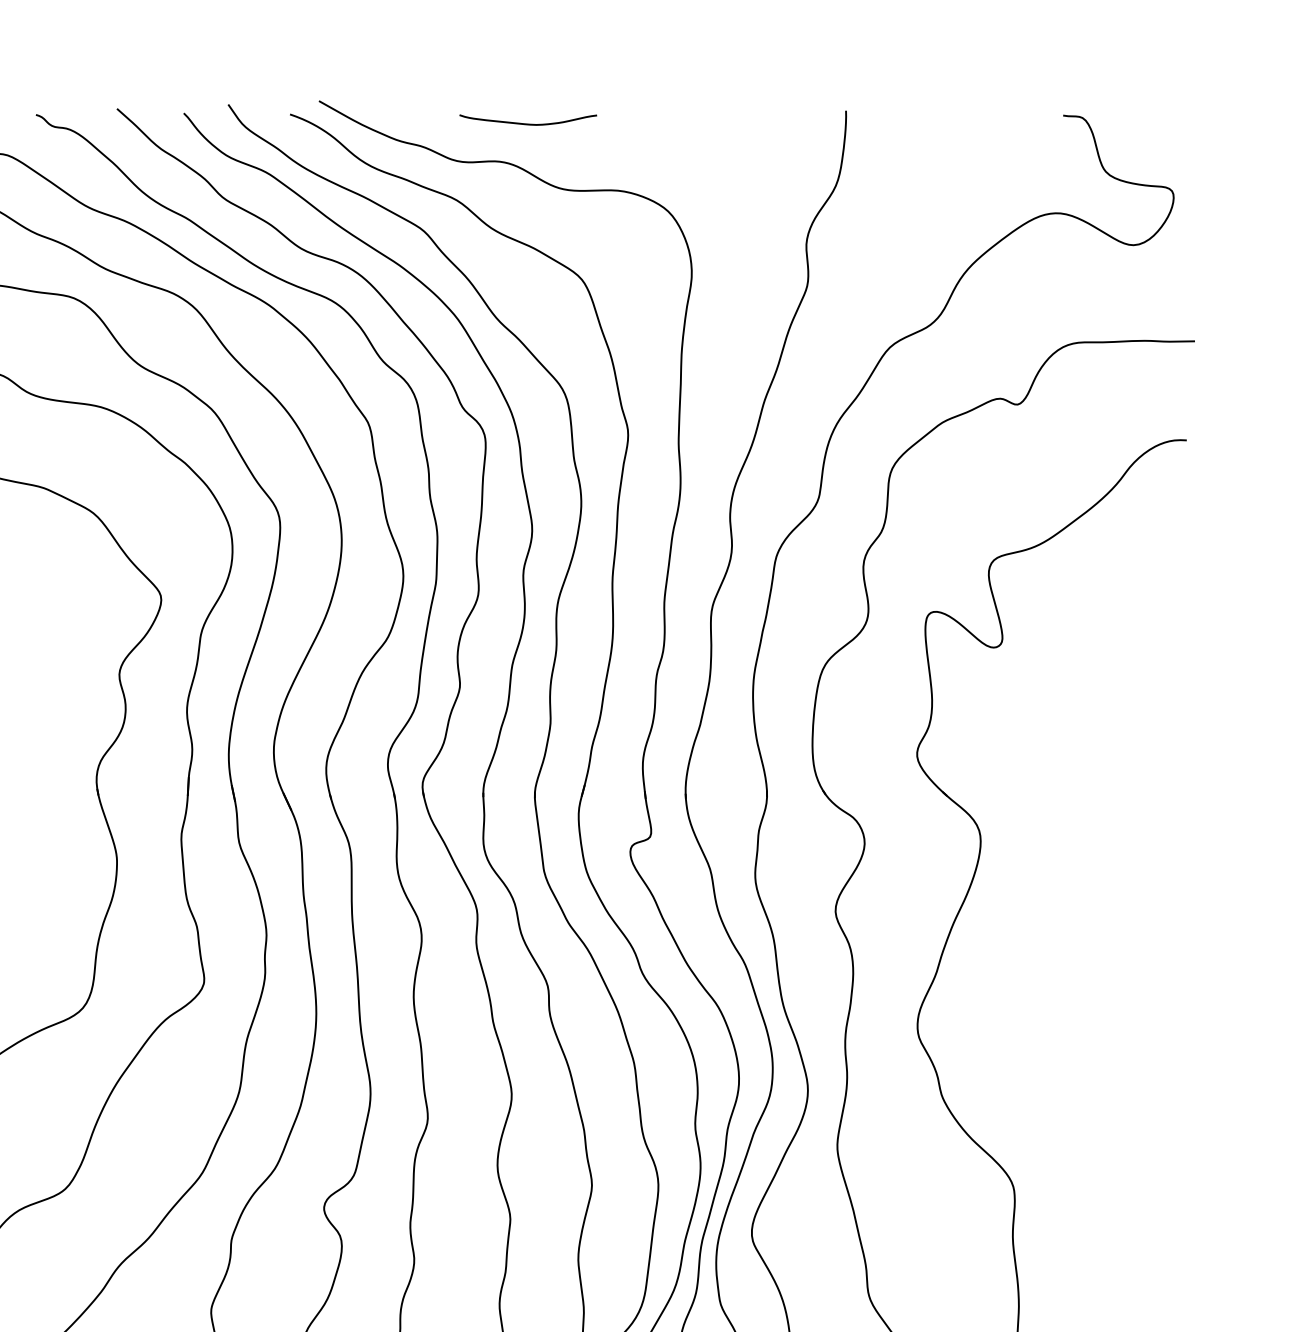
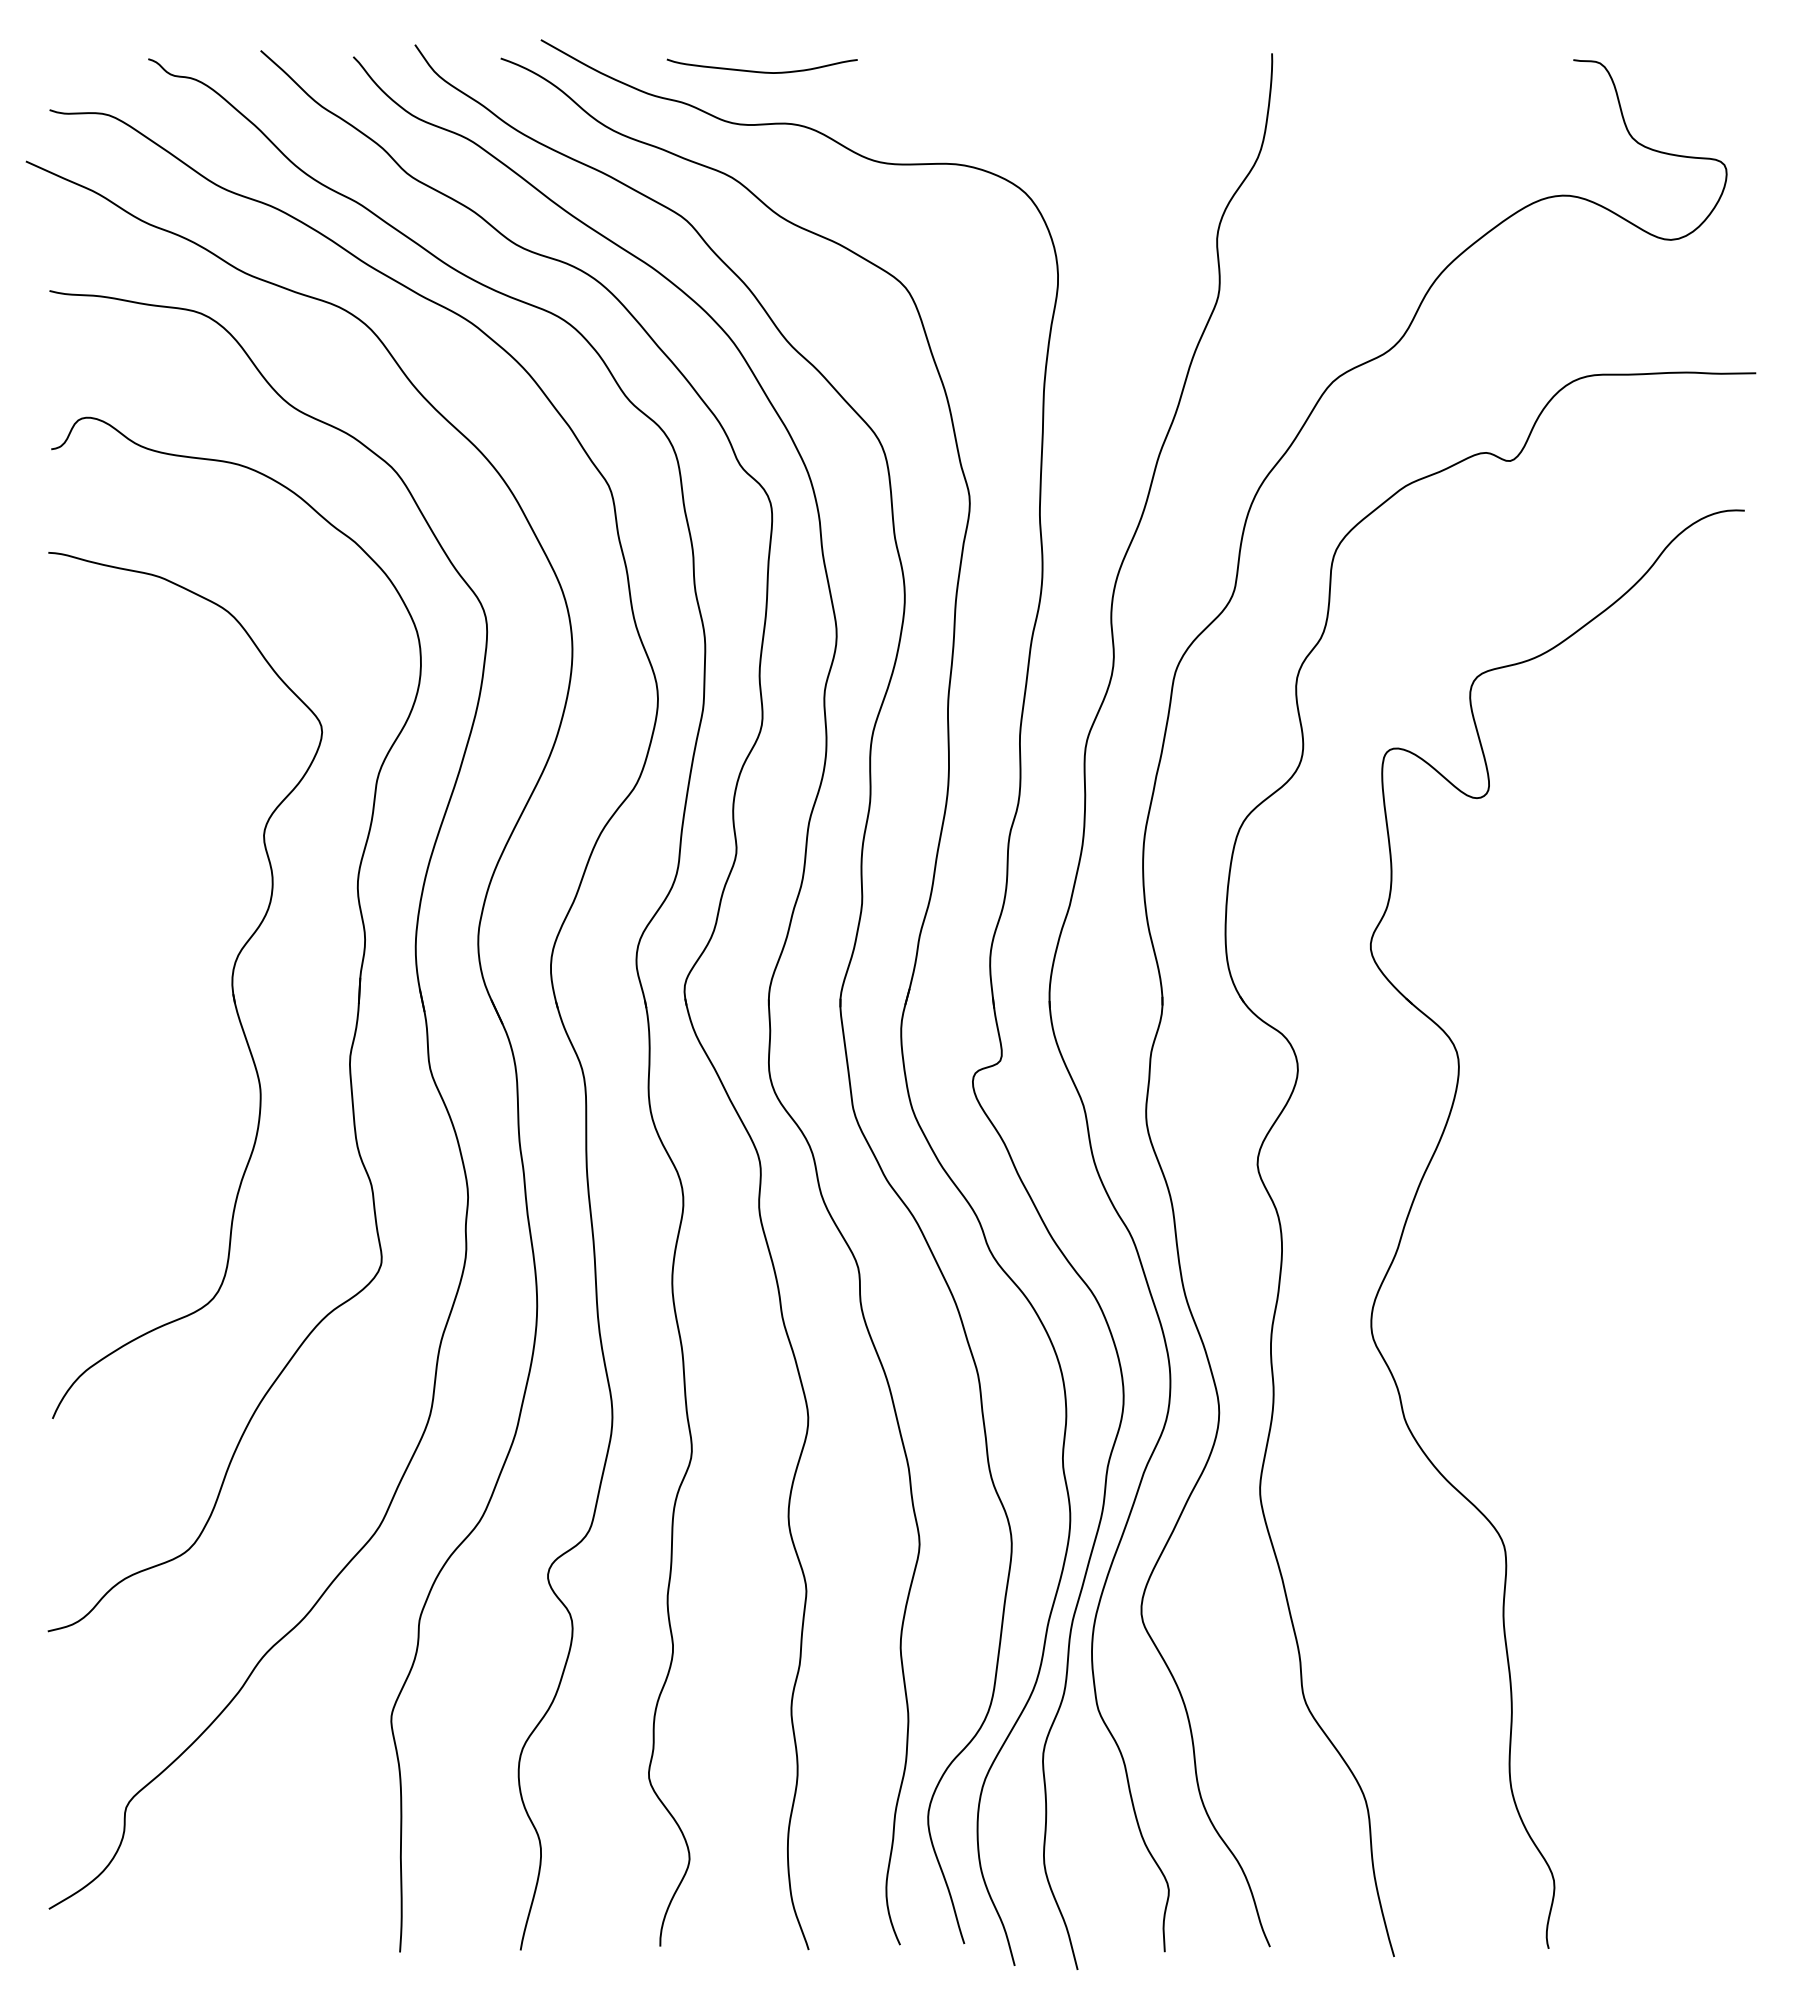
curve: (527, 123) -> (761, 71), moved

